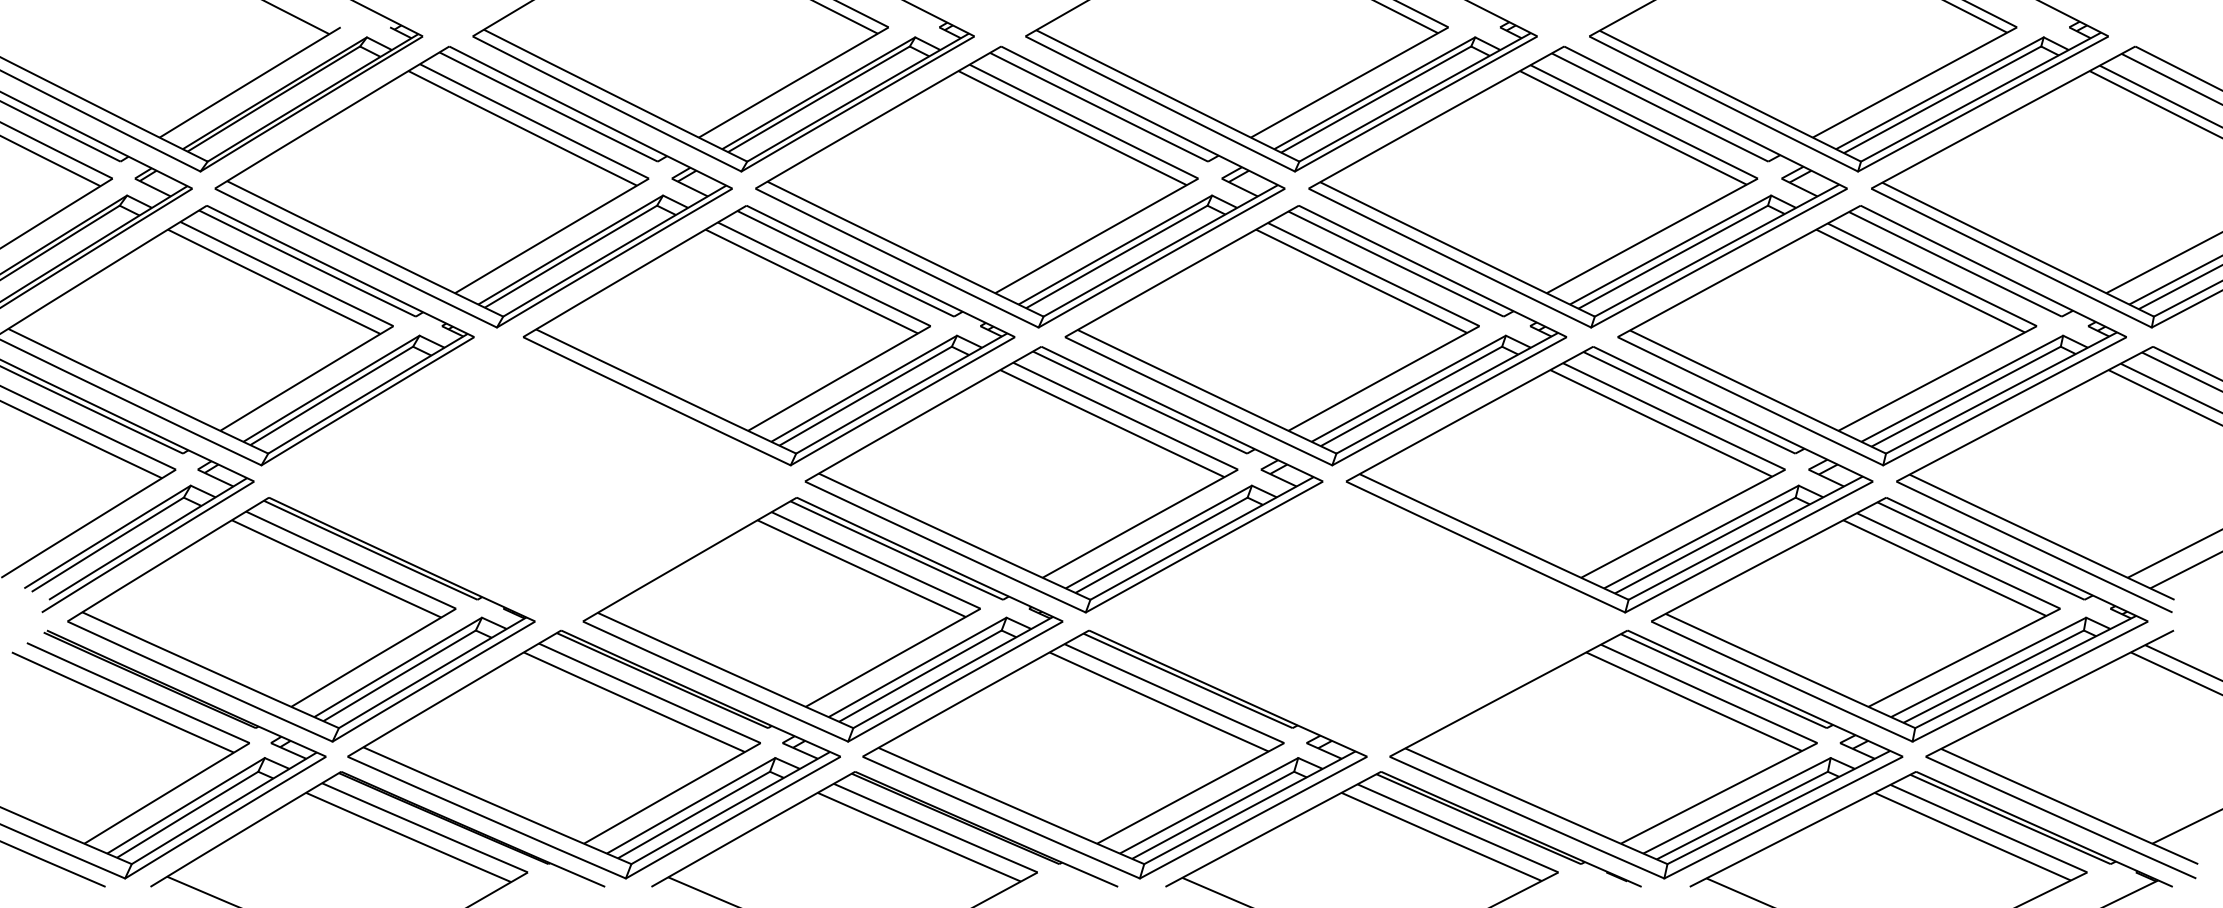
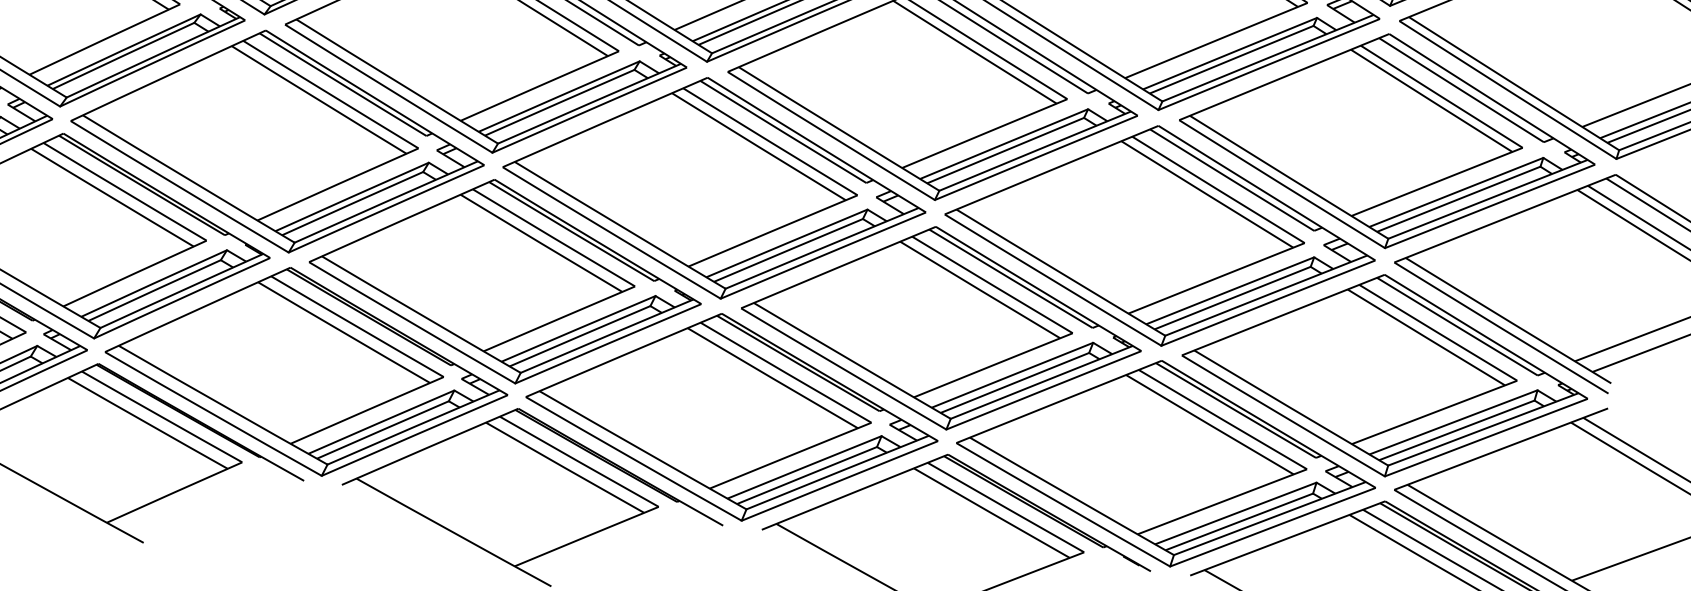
part: (529, 479) -> (277, 141), added
part: (1356, 619) -> (941, 328), added

